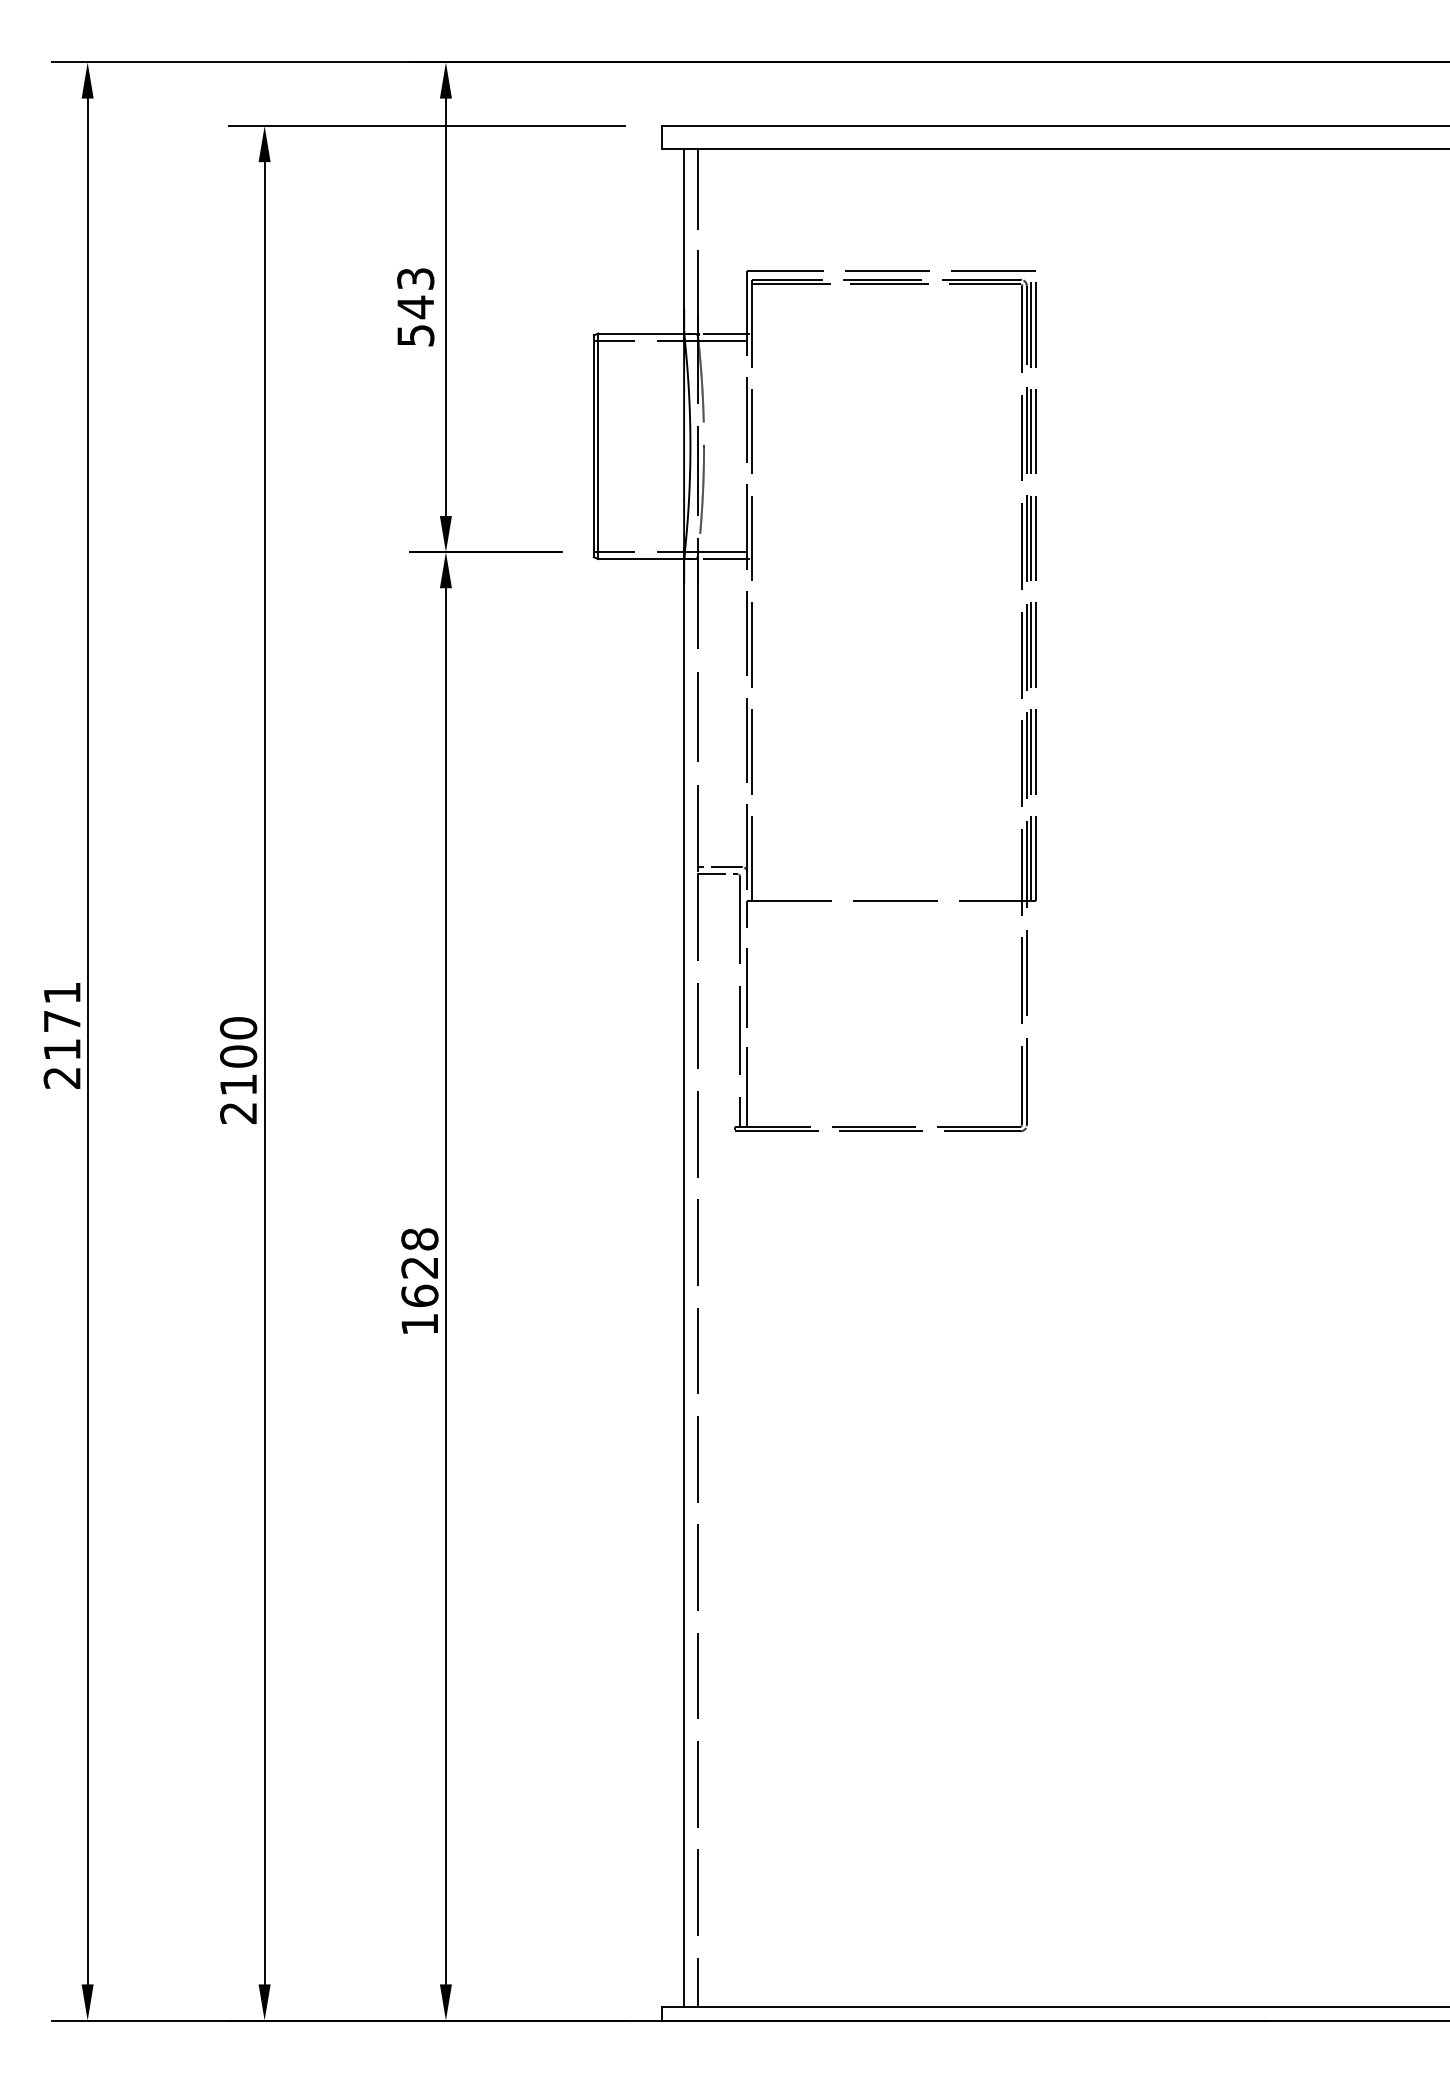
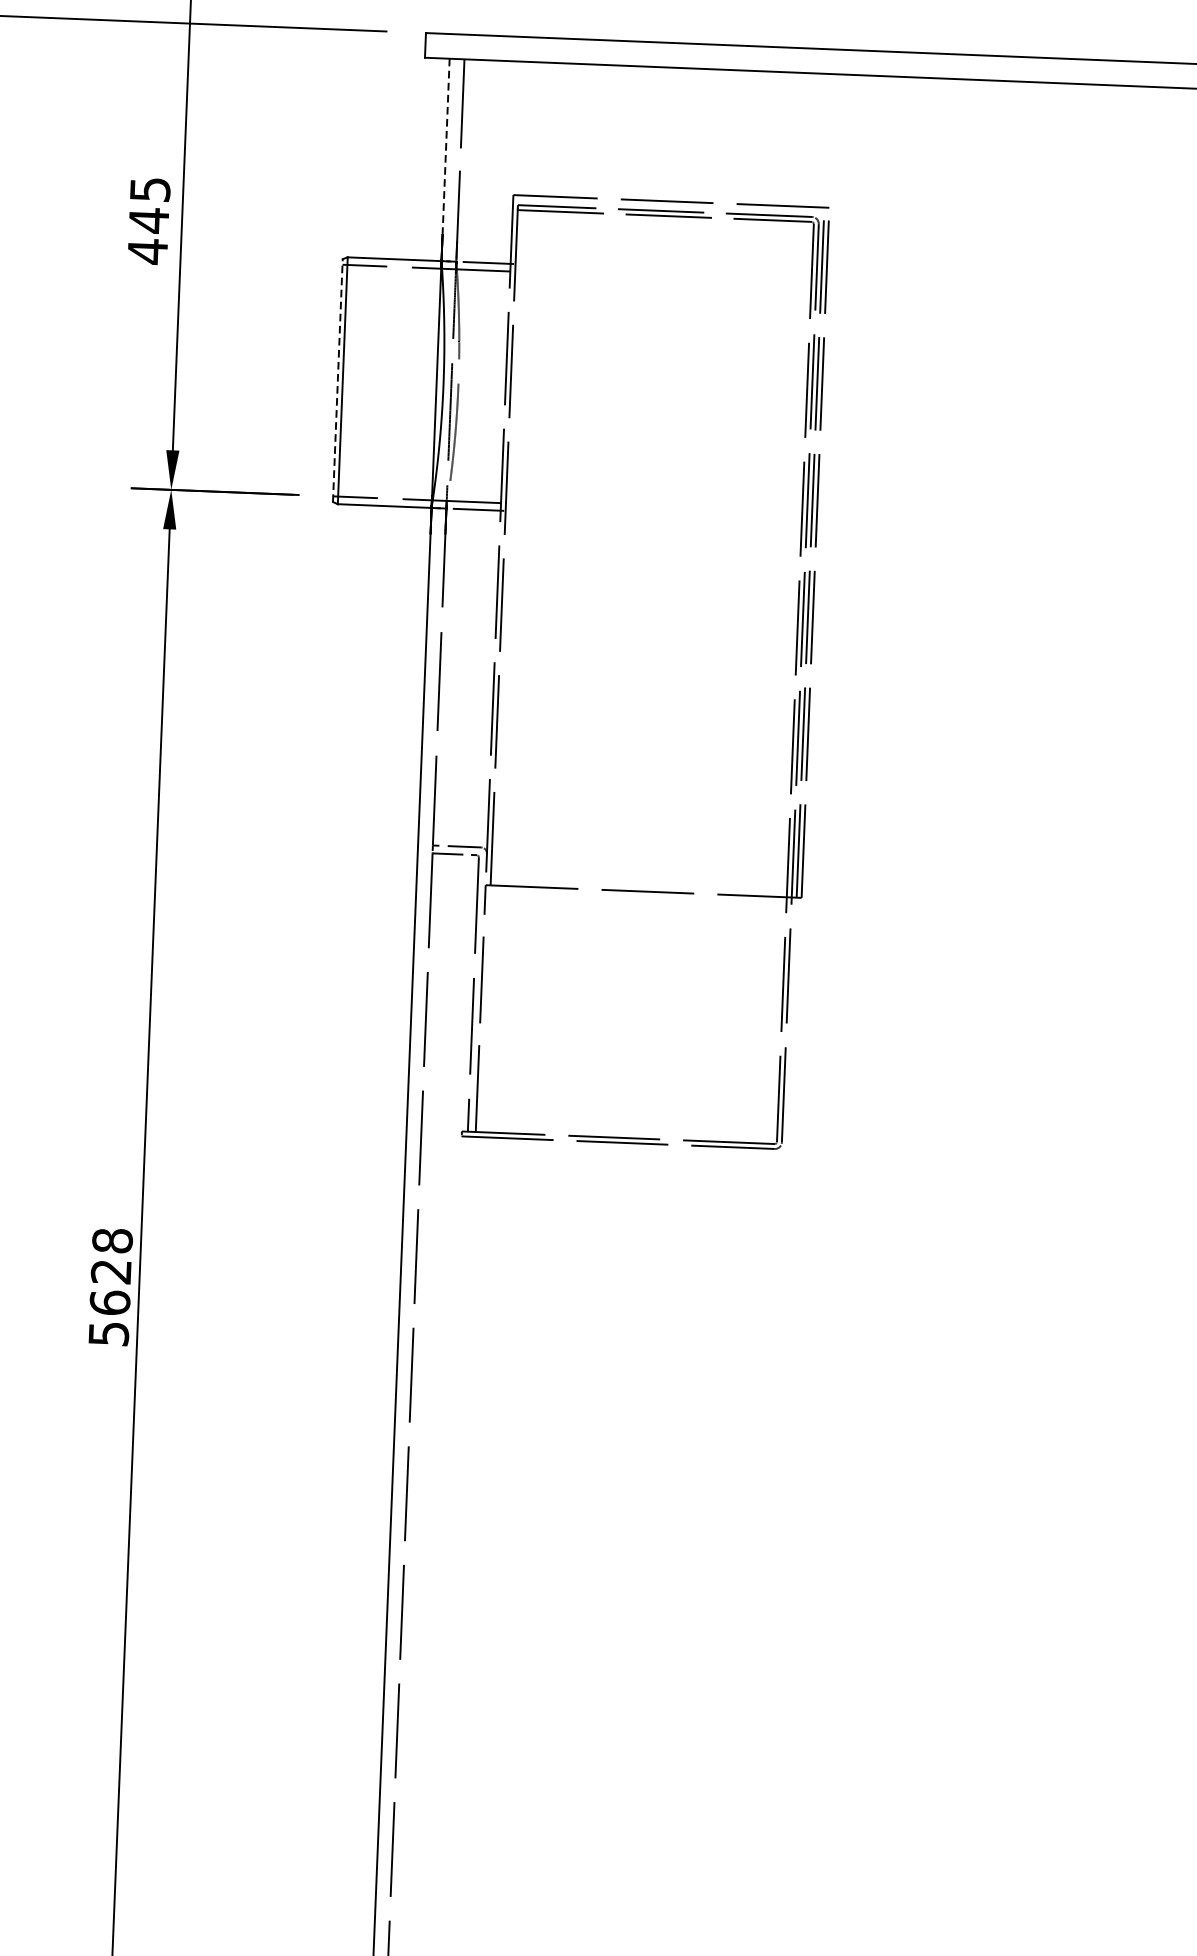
line: (684, 241) -> (446, 160), solid -> dashed
text: (415, 307) -> (148, 220), 543 -> 445
line: (593, 446) -> (337, 380), solid -> dashed
text: (419, 1324) -> (108, 1333), 1628 -> 5628

